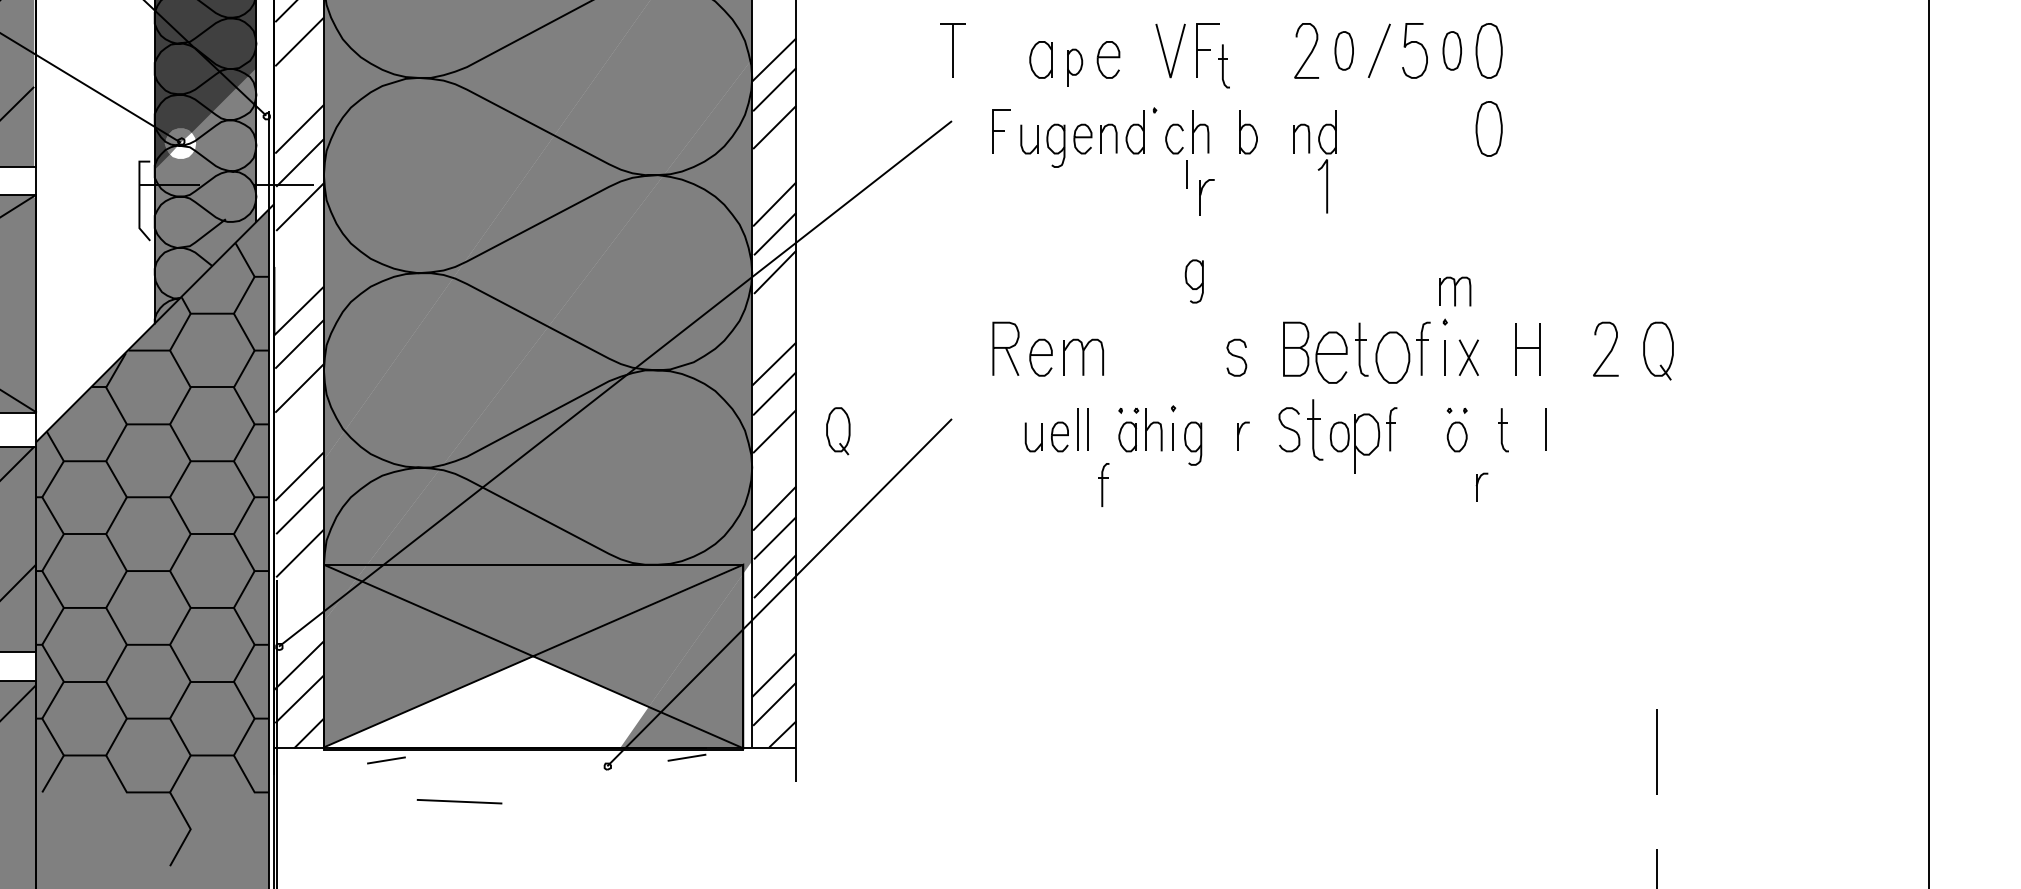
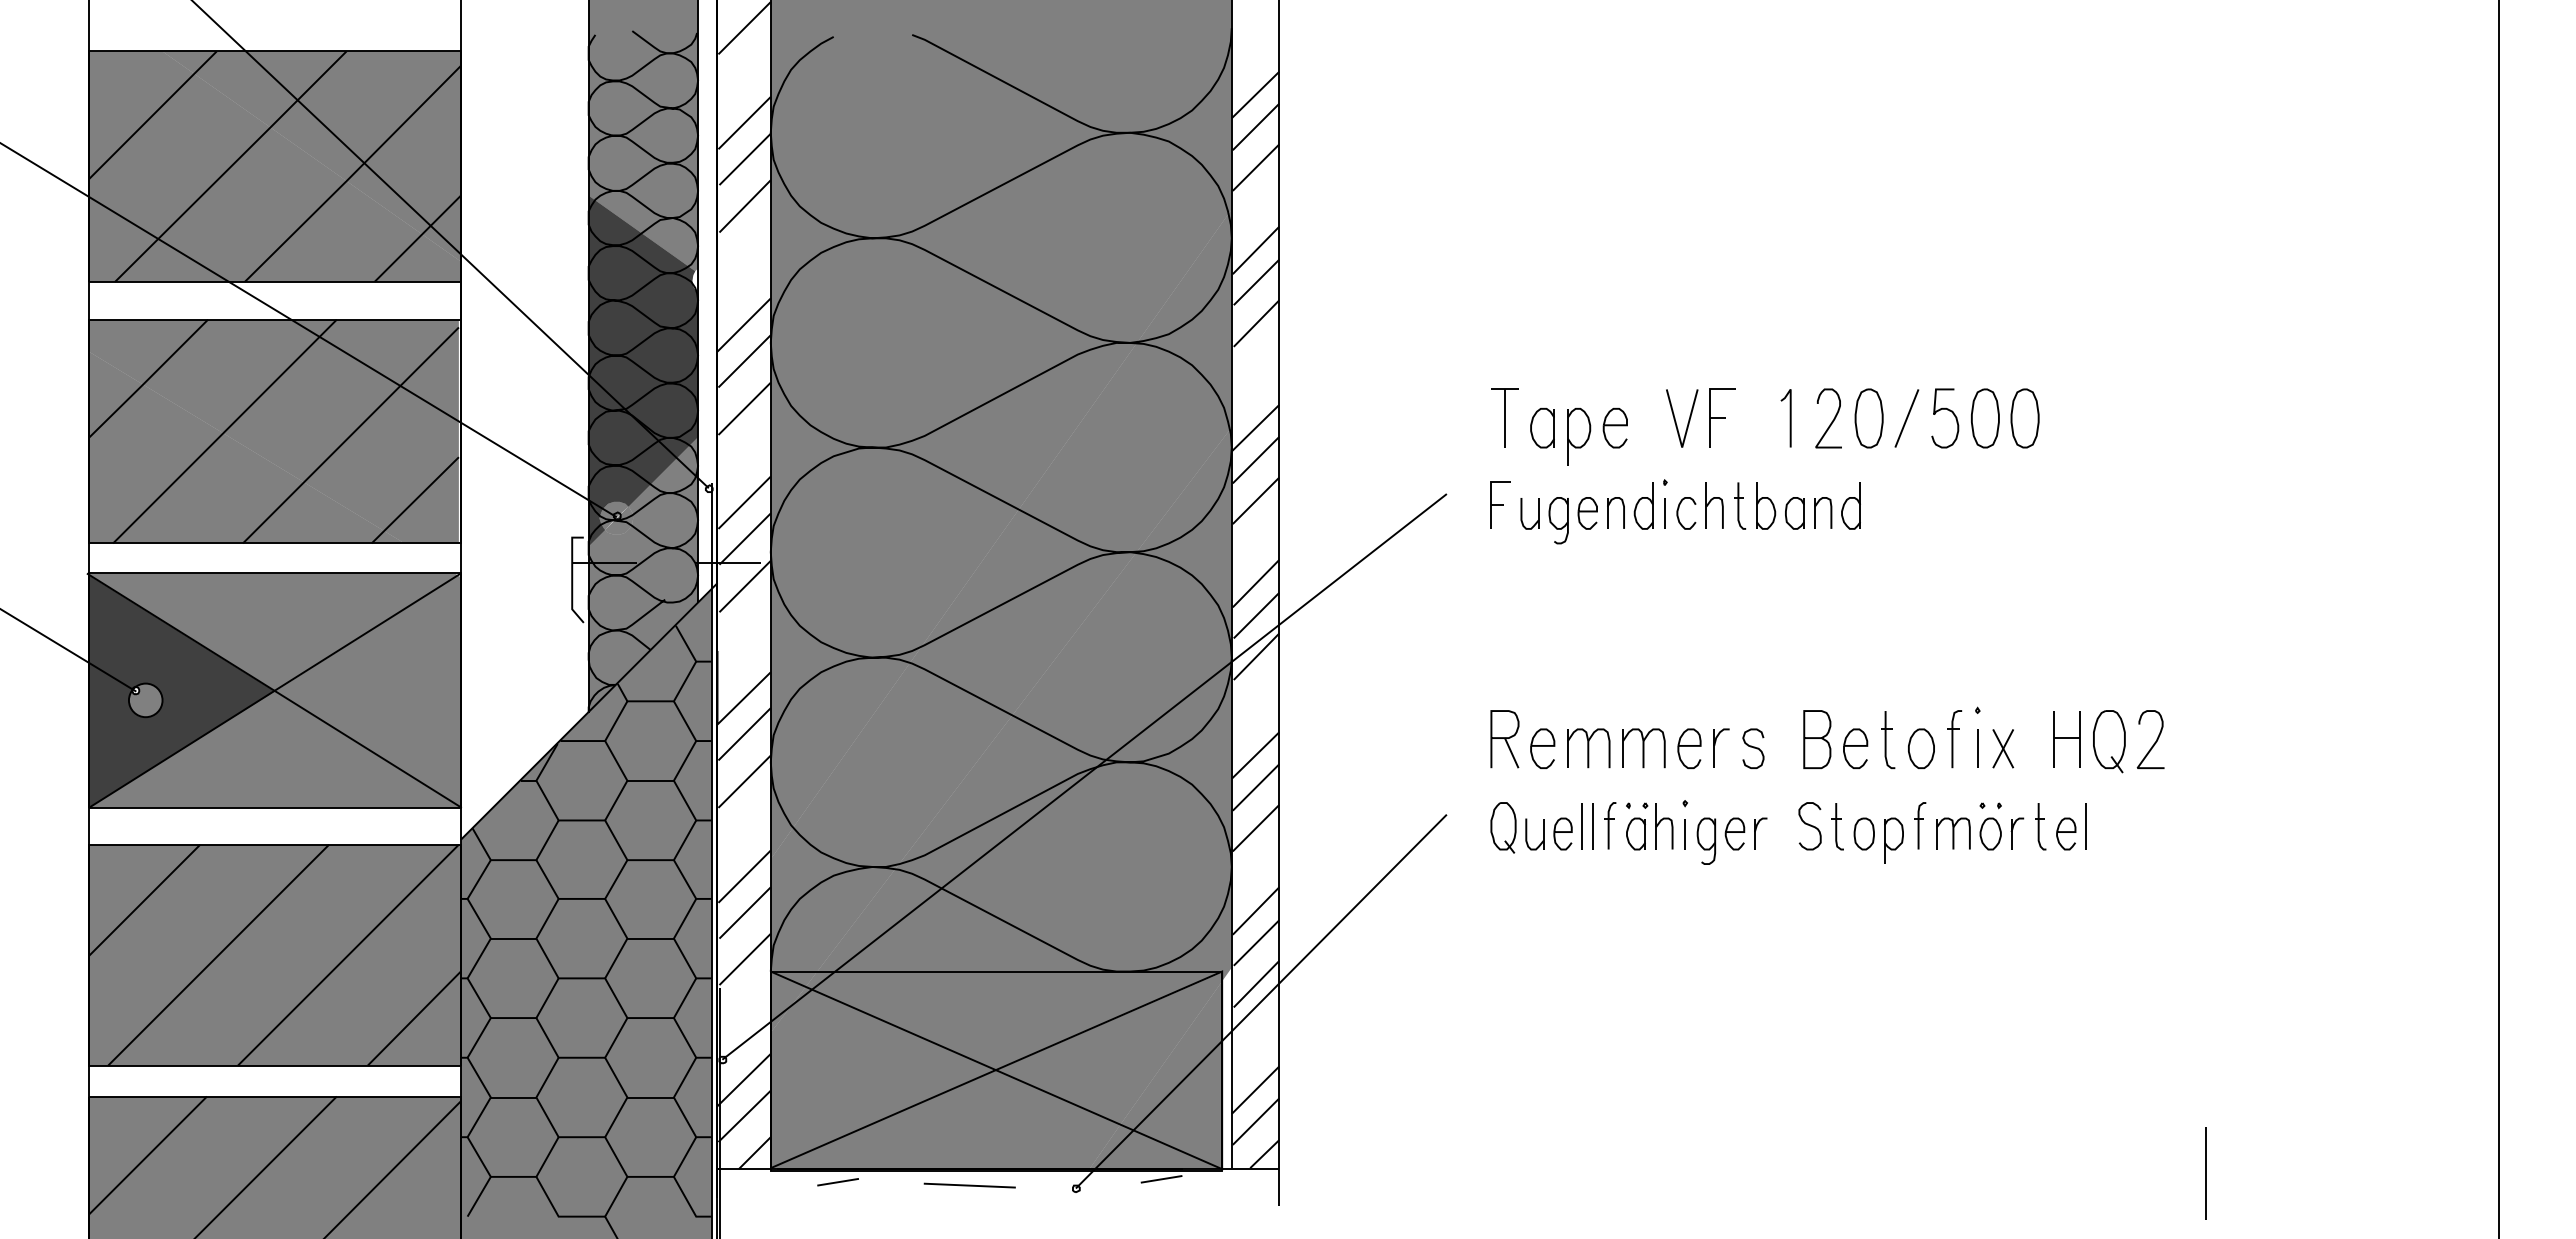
part: (952, 50) -> (1504, 417), moved
part: (1343, 50) -> (1868, 418), size x1.43
part: (1452, 50) -> (1985, 418), size x1.43
part: (1224, 65) -> (1740, 505), moved
part: (1075, 67) -> (1579, 436), size x1.43
part: (1488, 128) -> (2024, 502), removed
part: (1274, 139) -> (1794, 513), added
fill: (183, 145) -> (619, 520), added
line: (1186, 174) -> (1664, 513), moved
line: (1326, 186) -> (1789, 418), moved
part: (1201, 194) -> (1715, 745), moved
part: (1194, 281) -> (1707, 666), removed
part: (1455, 291) -> (1953, 833), moved
part: (1658, 351) -> (2109, 741), moved
part: (1134, 357) -> (1643, 748), added
part: (1177, 357) -> (1689, 748), added
part: (1331, 357) -> (1855, 748), size x0.71
part: (1392, 357) -> (1921, 748), size x0.71
part: (1314, 429) -> (1837, 826), size x0.71
part: (838, 430) -> (1503, 827), moved
part: (1219, 436) -> (1734, 833), added
part: (1527, 436) -> (2066, 833), added
part: (1366, 442) -> (1893, 840), size x0.71
part: (1104, 484) -> (1610, 825), moved
part: (1482, 487) -> (2017, 833), moved
fill: (486, 702) -> (945, 1119), added
line: (459, 801) -> (969, 1185), moved

